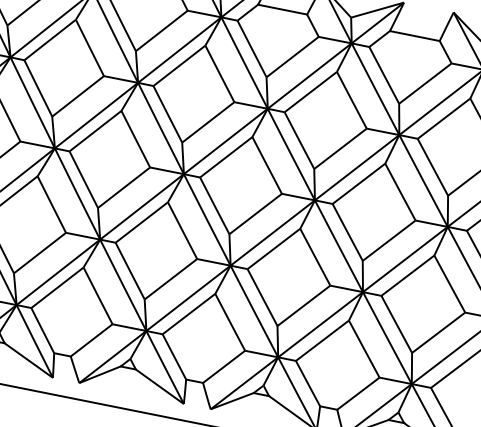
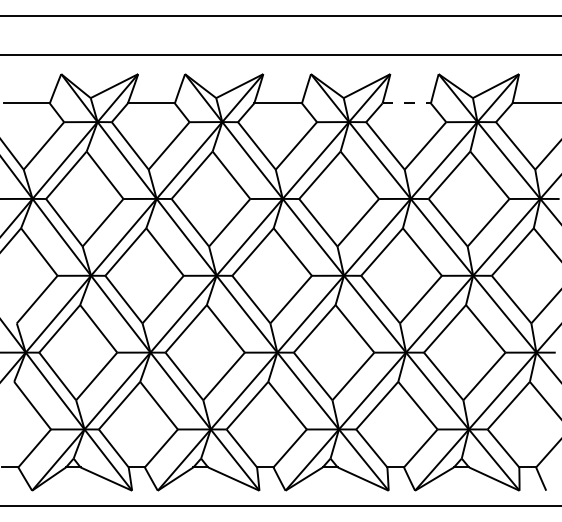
line: (415, 36) -> (407, 103), solid -> dashed

